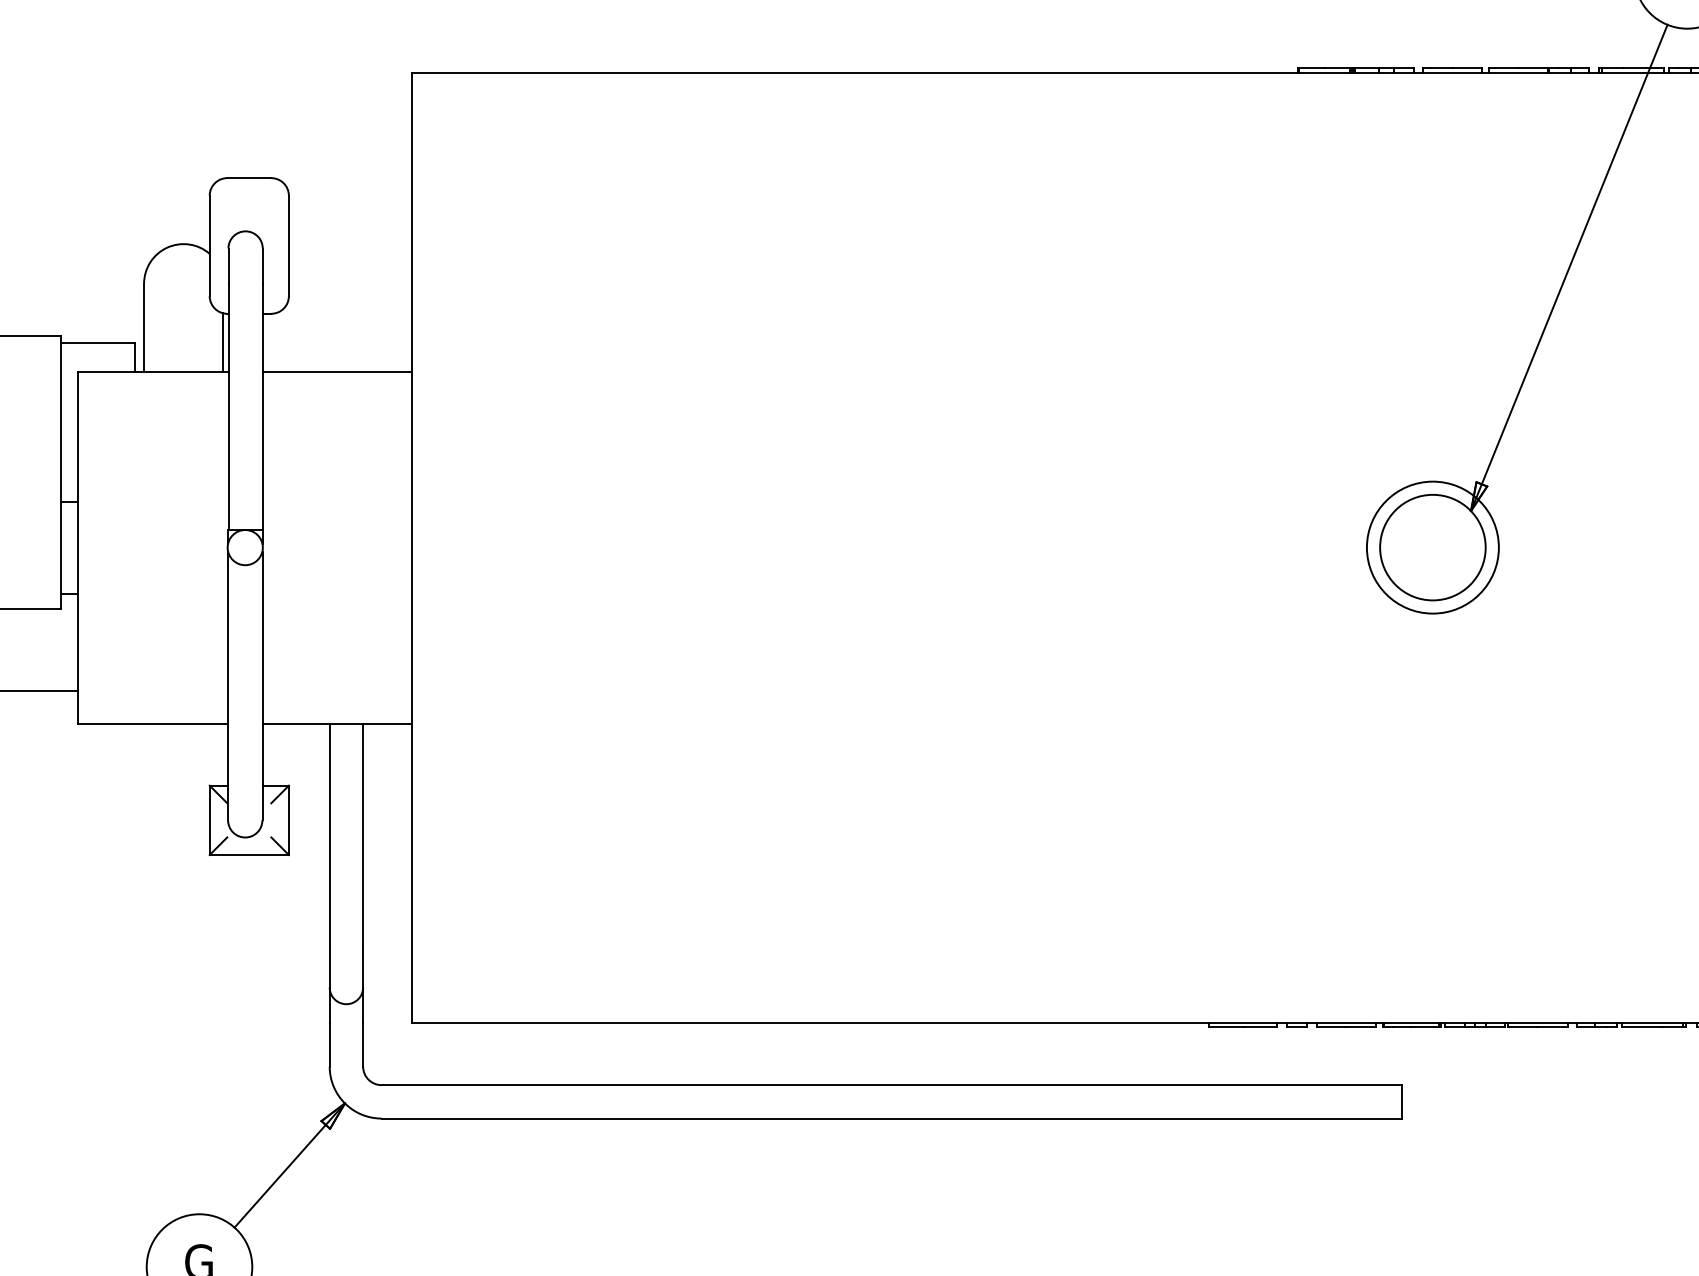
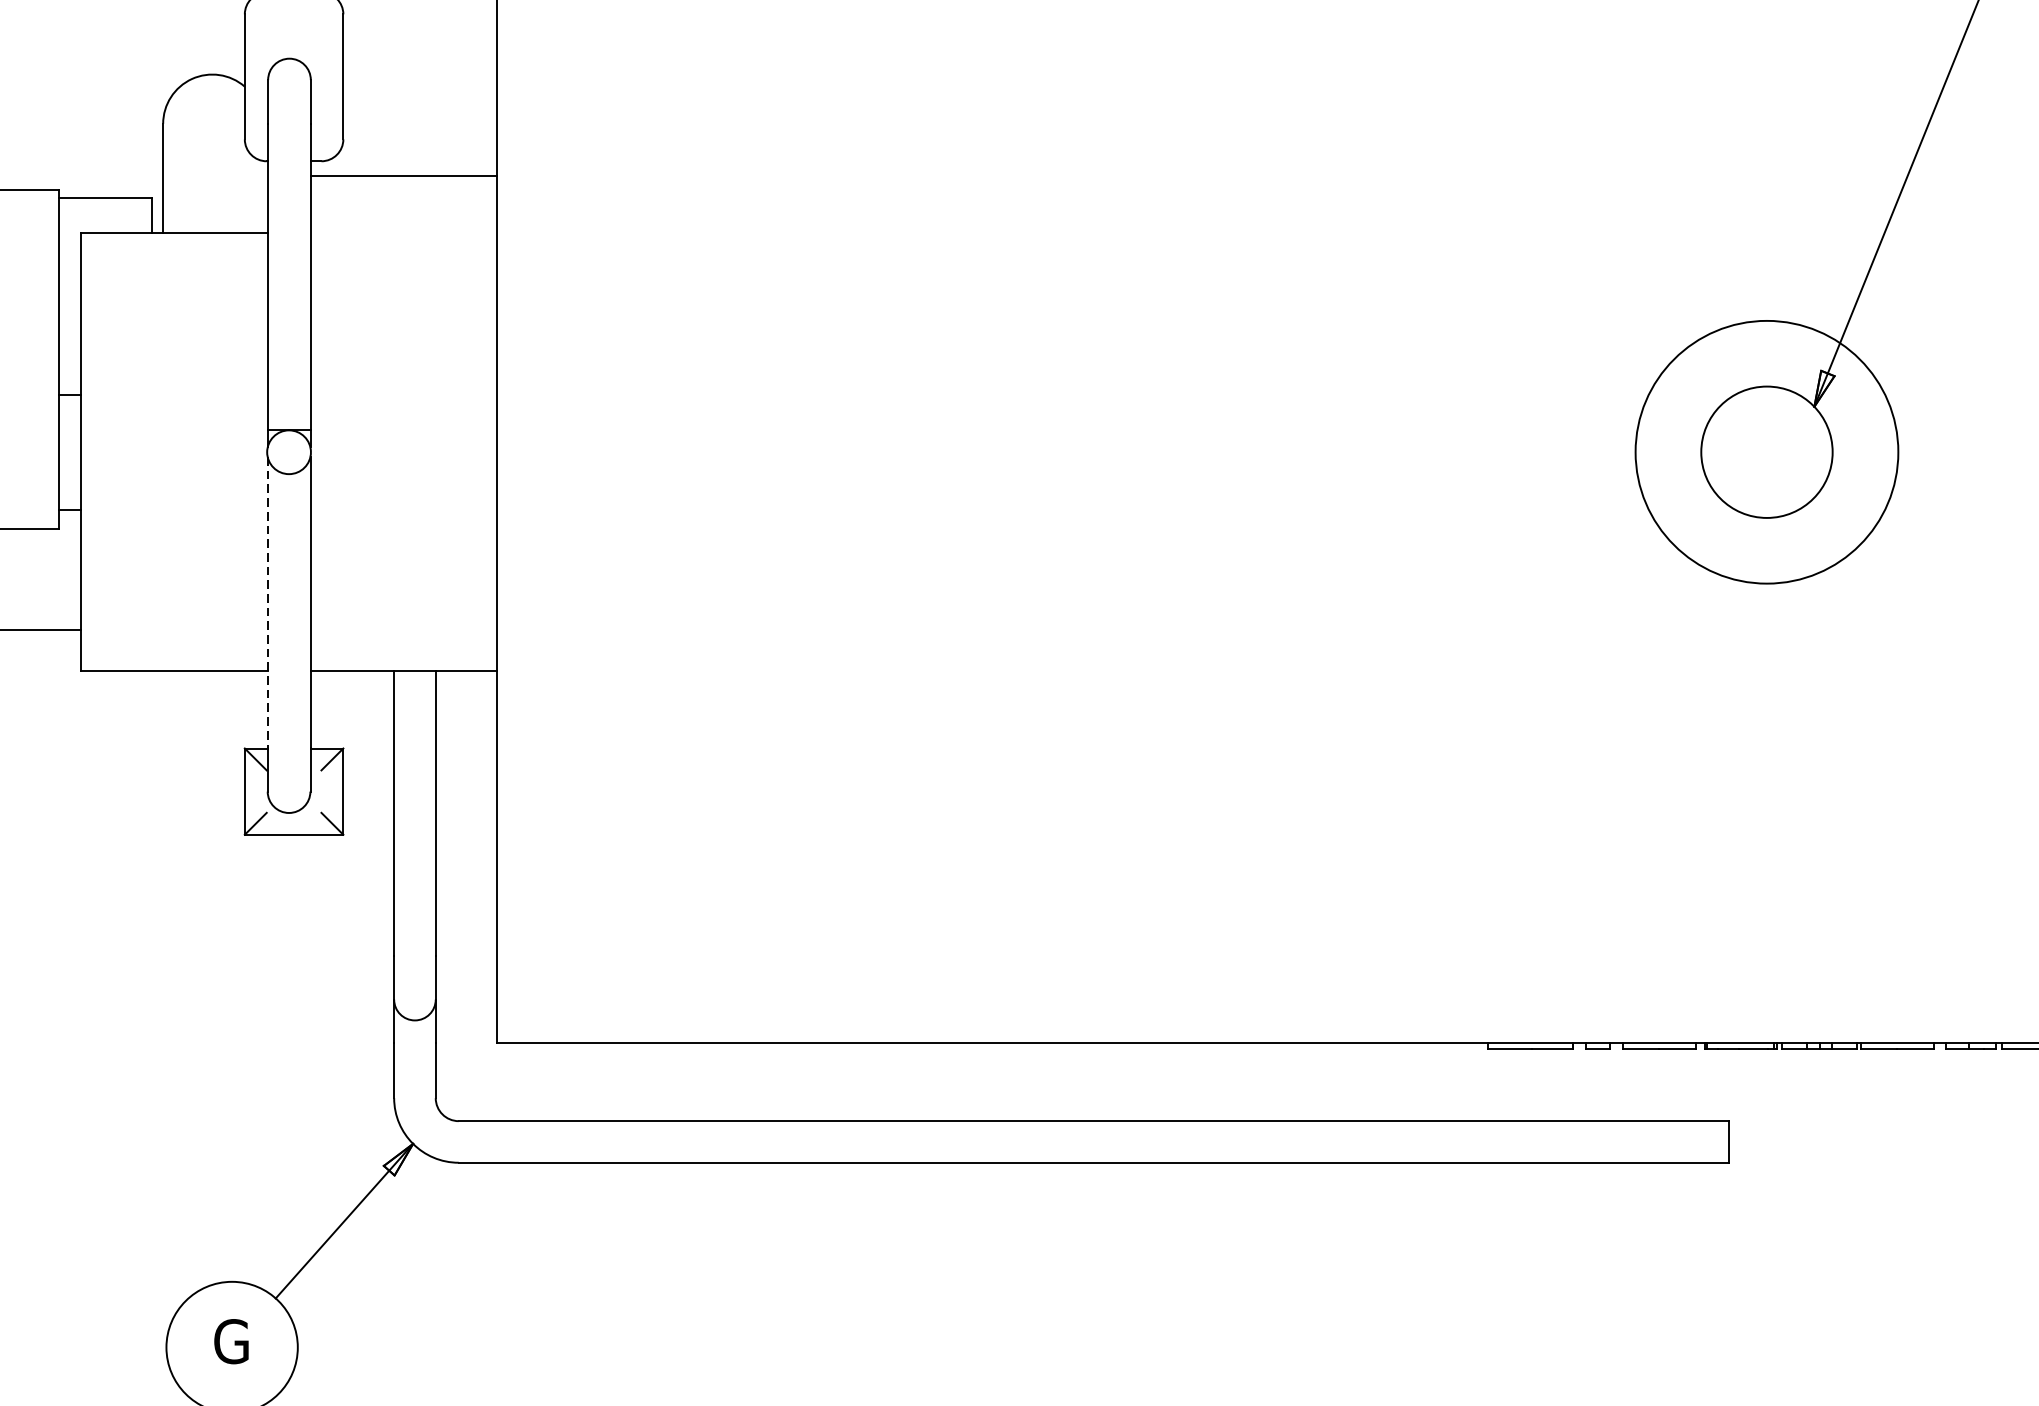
line: (223, 342) -> (261, 197), removed
line: (337, 371) -> (403, 175), moved
circle: (1432, 547) -> (1766, 452), size x1.6
line: (228, 668) -> (268, 602), solid -> dashed

